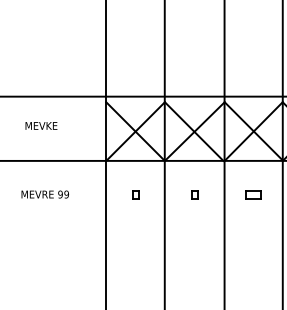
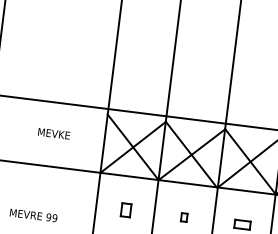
text: (41, 125) -> (54, 133), moved
text: (44, 194) -> (32, 215), moved
part: (135, 194) -> (125, 209), size x1.6

